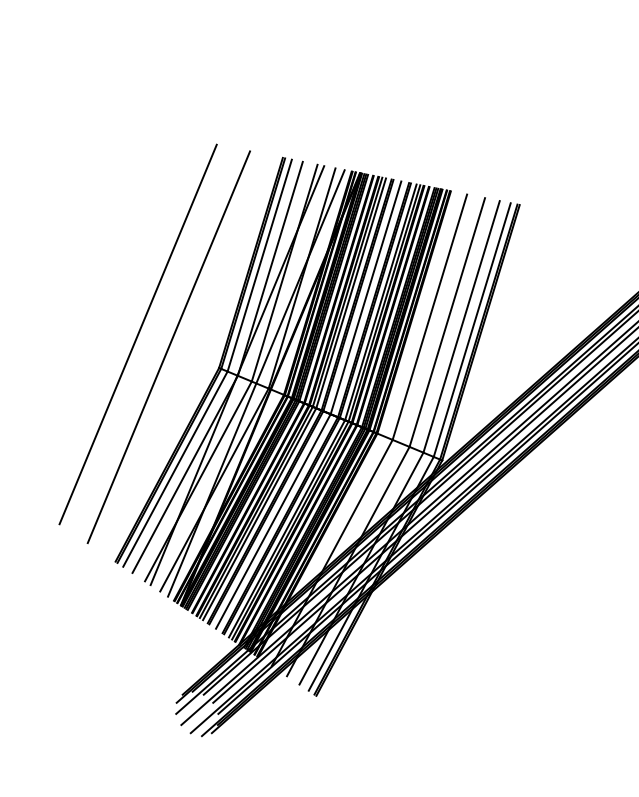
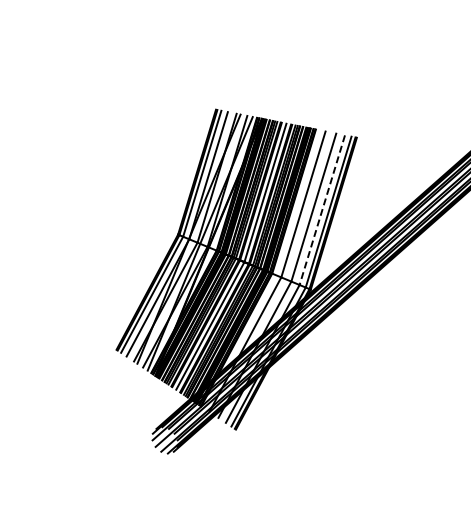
line: (461, 327) -> (322, 210), solid -> dashed
line: (137, 334) -> (129, 214), removed
line: (169, 345) -> (148, 221), removed

